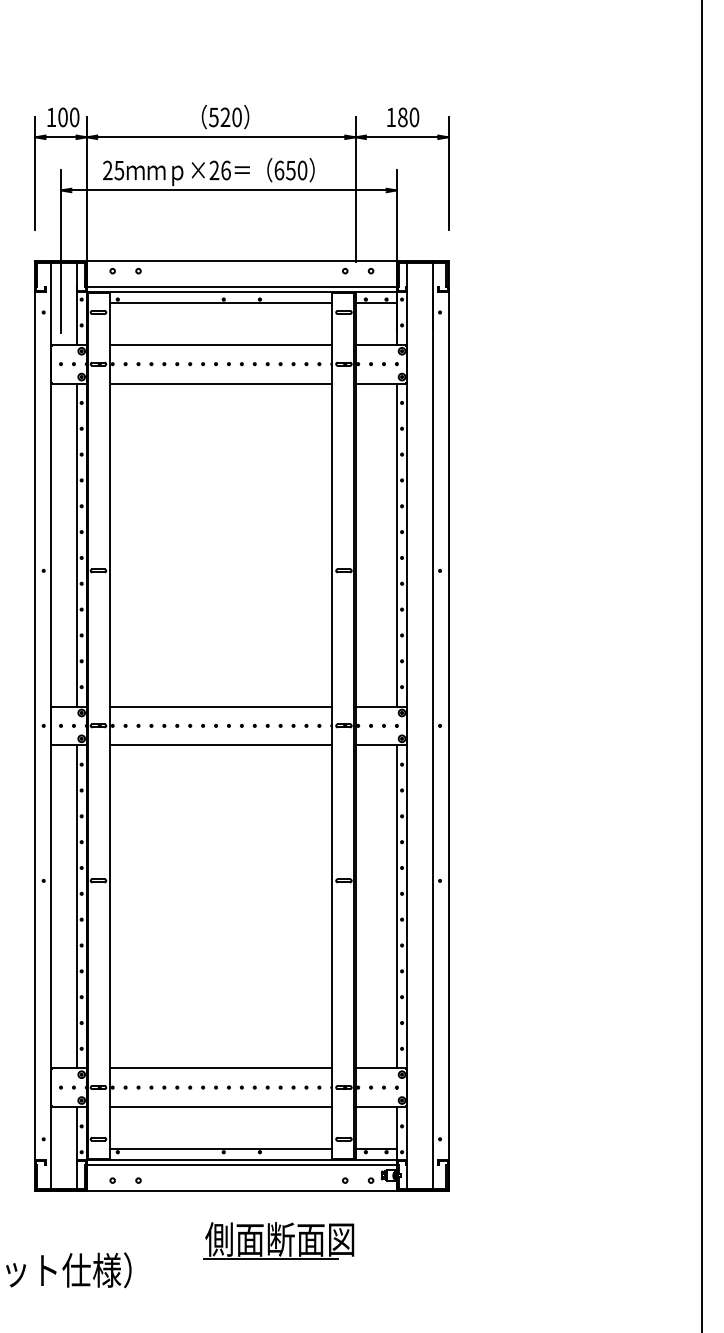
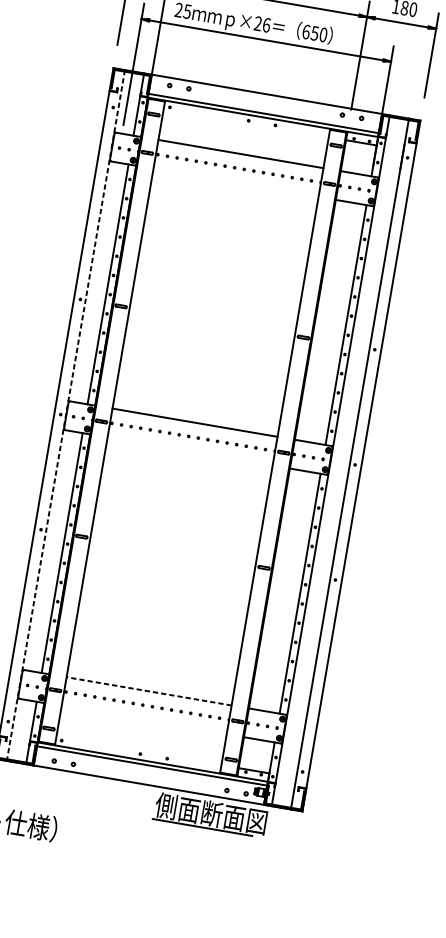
line: (221, 303) -> (246, 123), removed
line: (221, 383) -> (236, 182), removed
line: (50, 726) -> (65, 415), solid -> dashed
line: (221, 745) -> (190, 451), removed
line: (220, 1068) -> (148, 691), solid -> dashed
line: (221, 1107) -> (144, 720), removed
line: (221, 1148) -> (139, 751), removed
part: (278, 1240) -> (210, 814), moved

